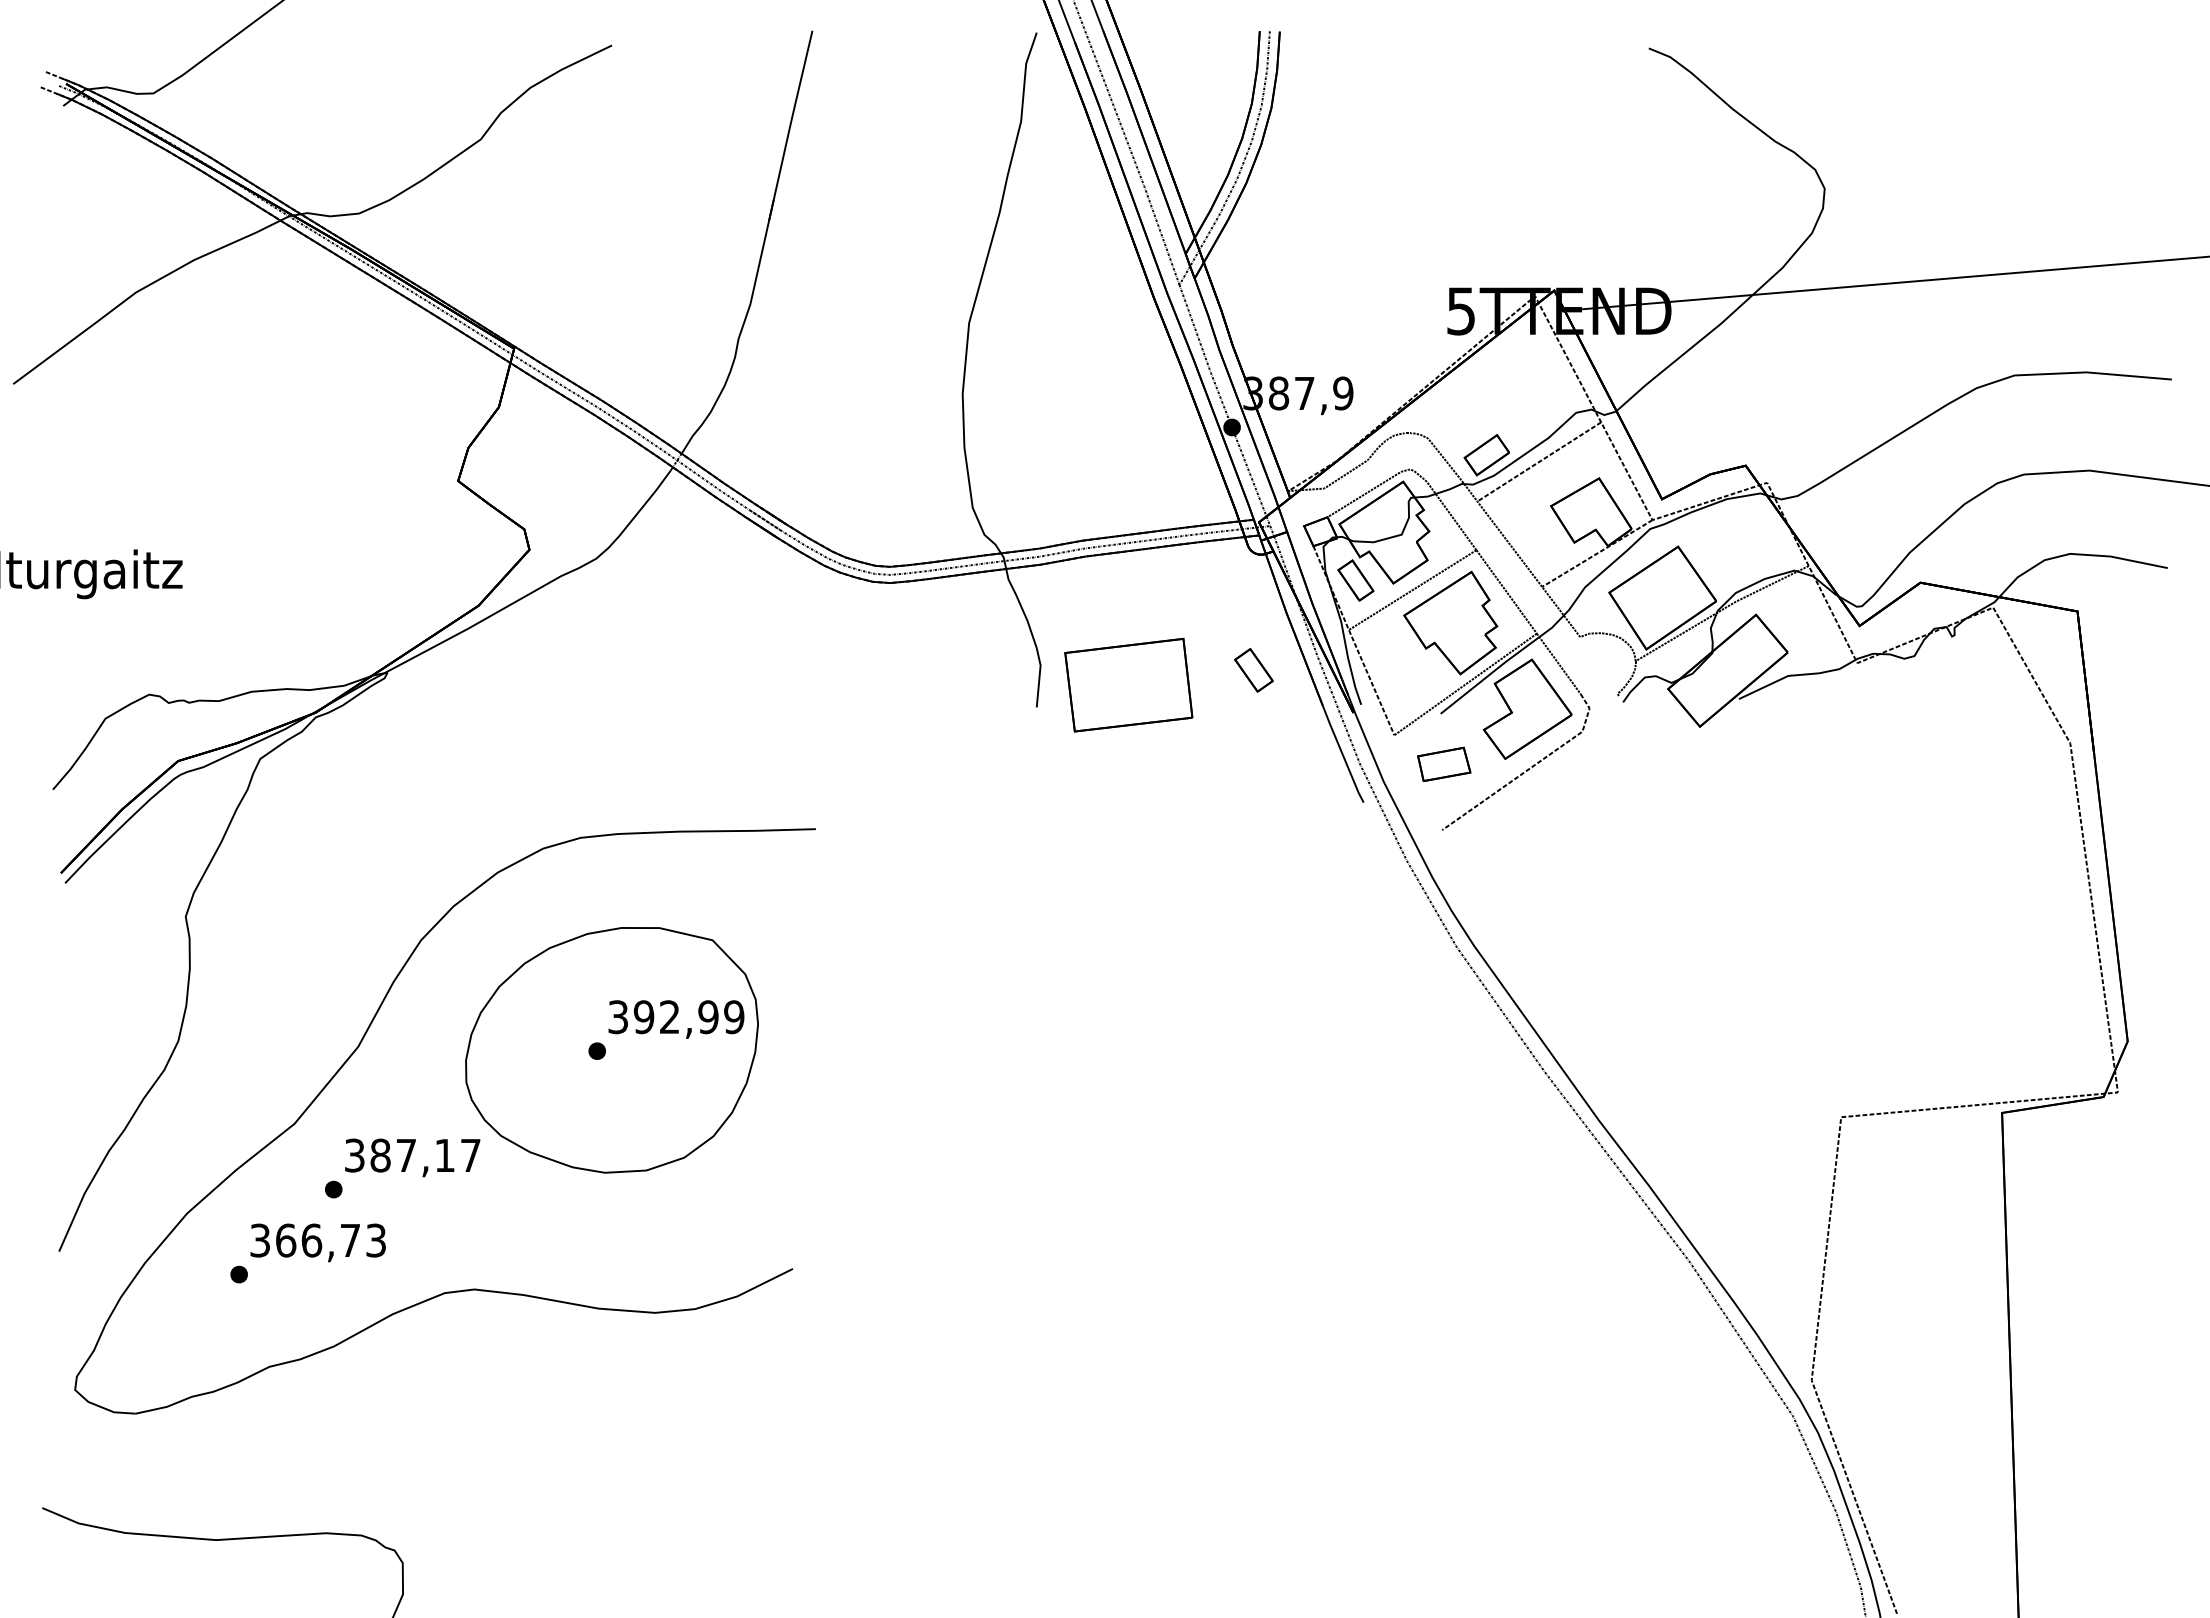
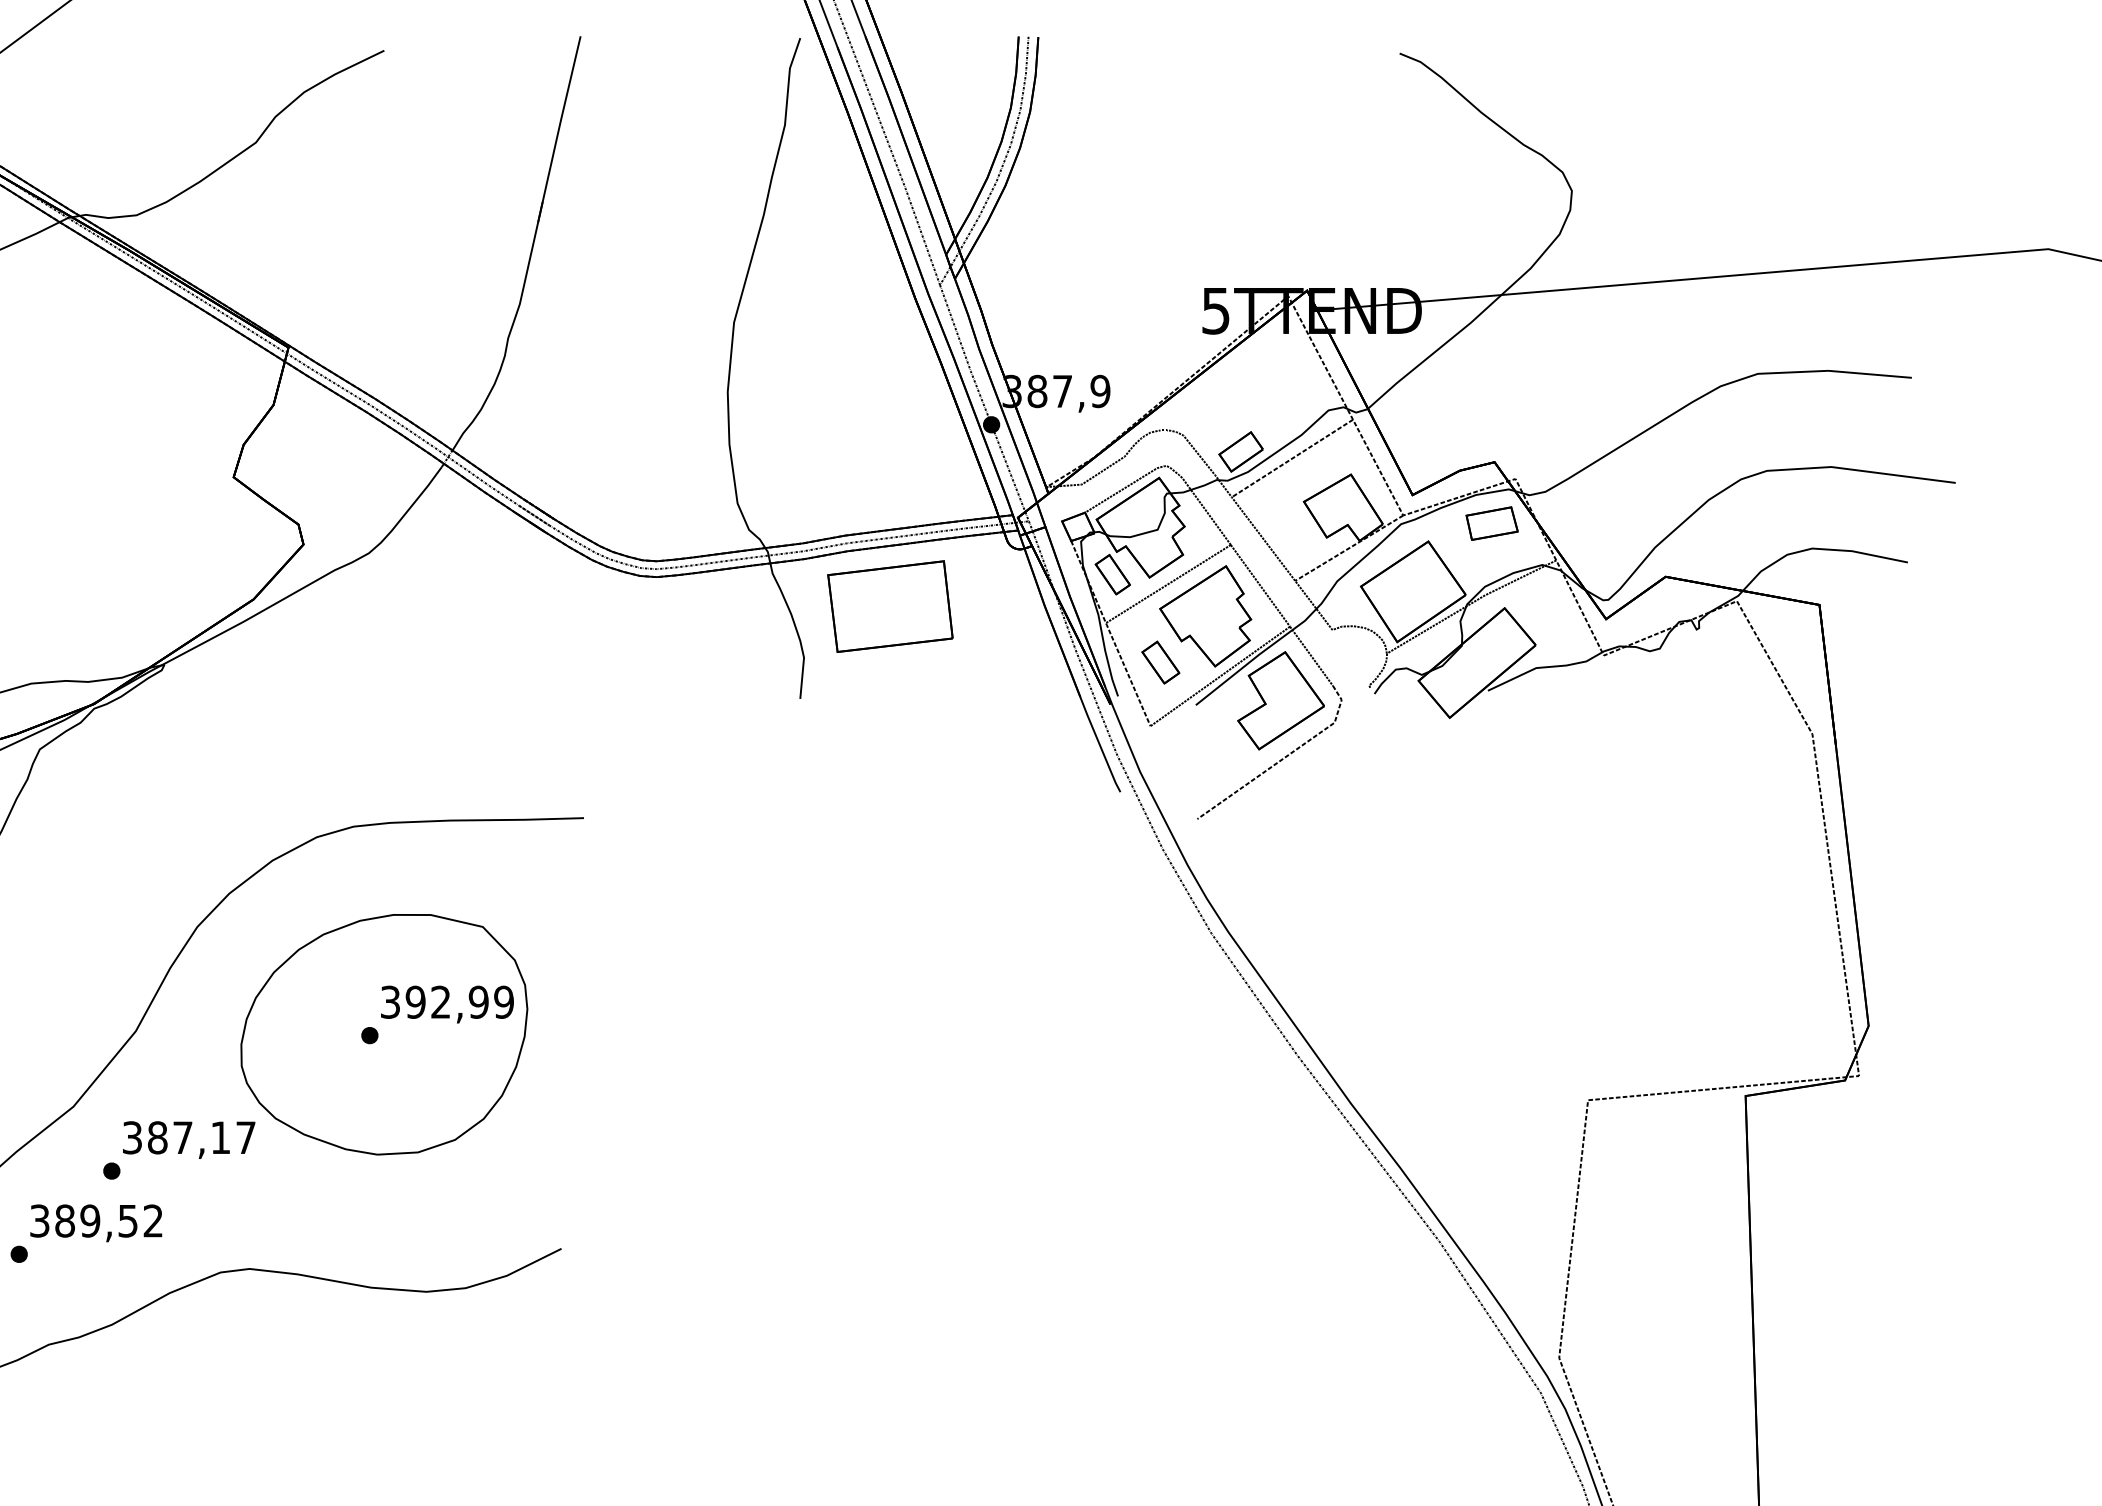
part: (1253, 670) -> (1160, 662), moved
part: (1128, 684) -> (890, 605), moved
part: (1444, 763) -> (1492, 522), moved
text: (330, 1240) -> (108, 1220), 366,73 -> 389,52

